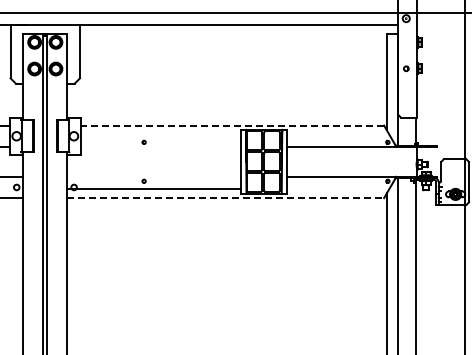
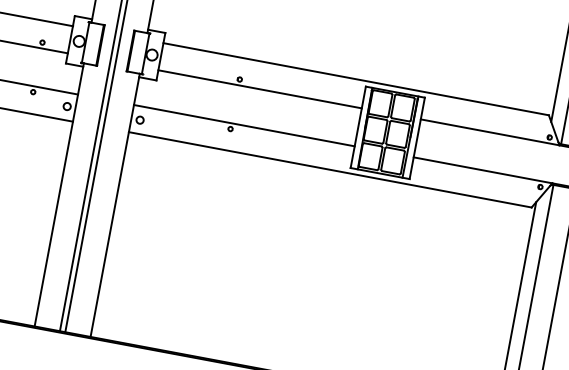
line: (232, 125) -> (356, 79), dashed -> solid
line: (160, 146) -> (259, 88), added
line: (153, 188) -> (243, 125), moved
line: (226, 198) -> (331, 170), dashed -> solid

